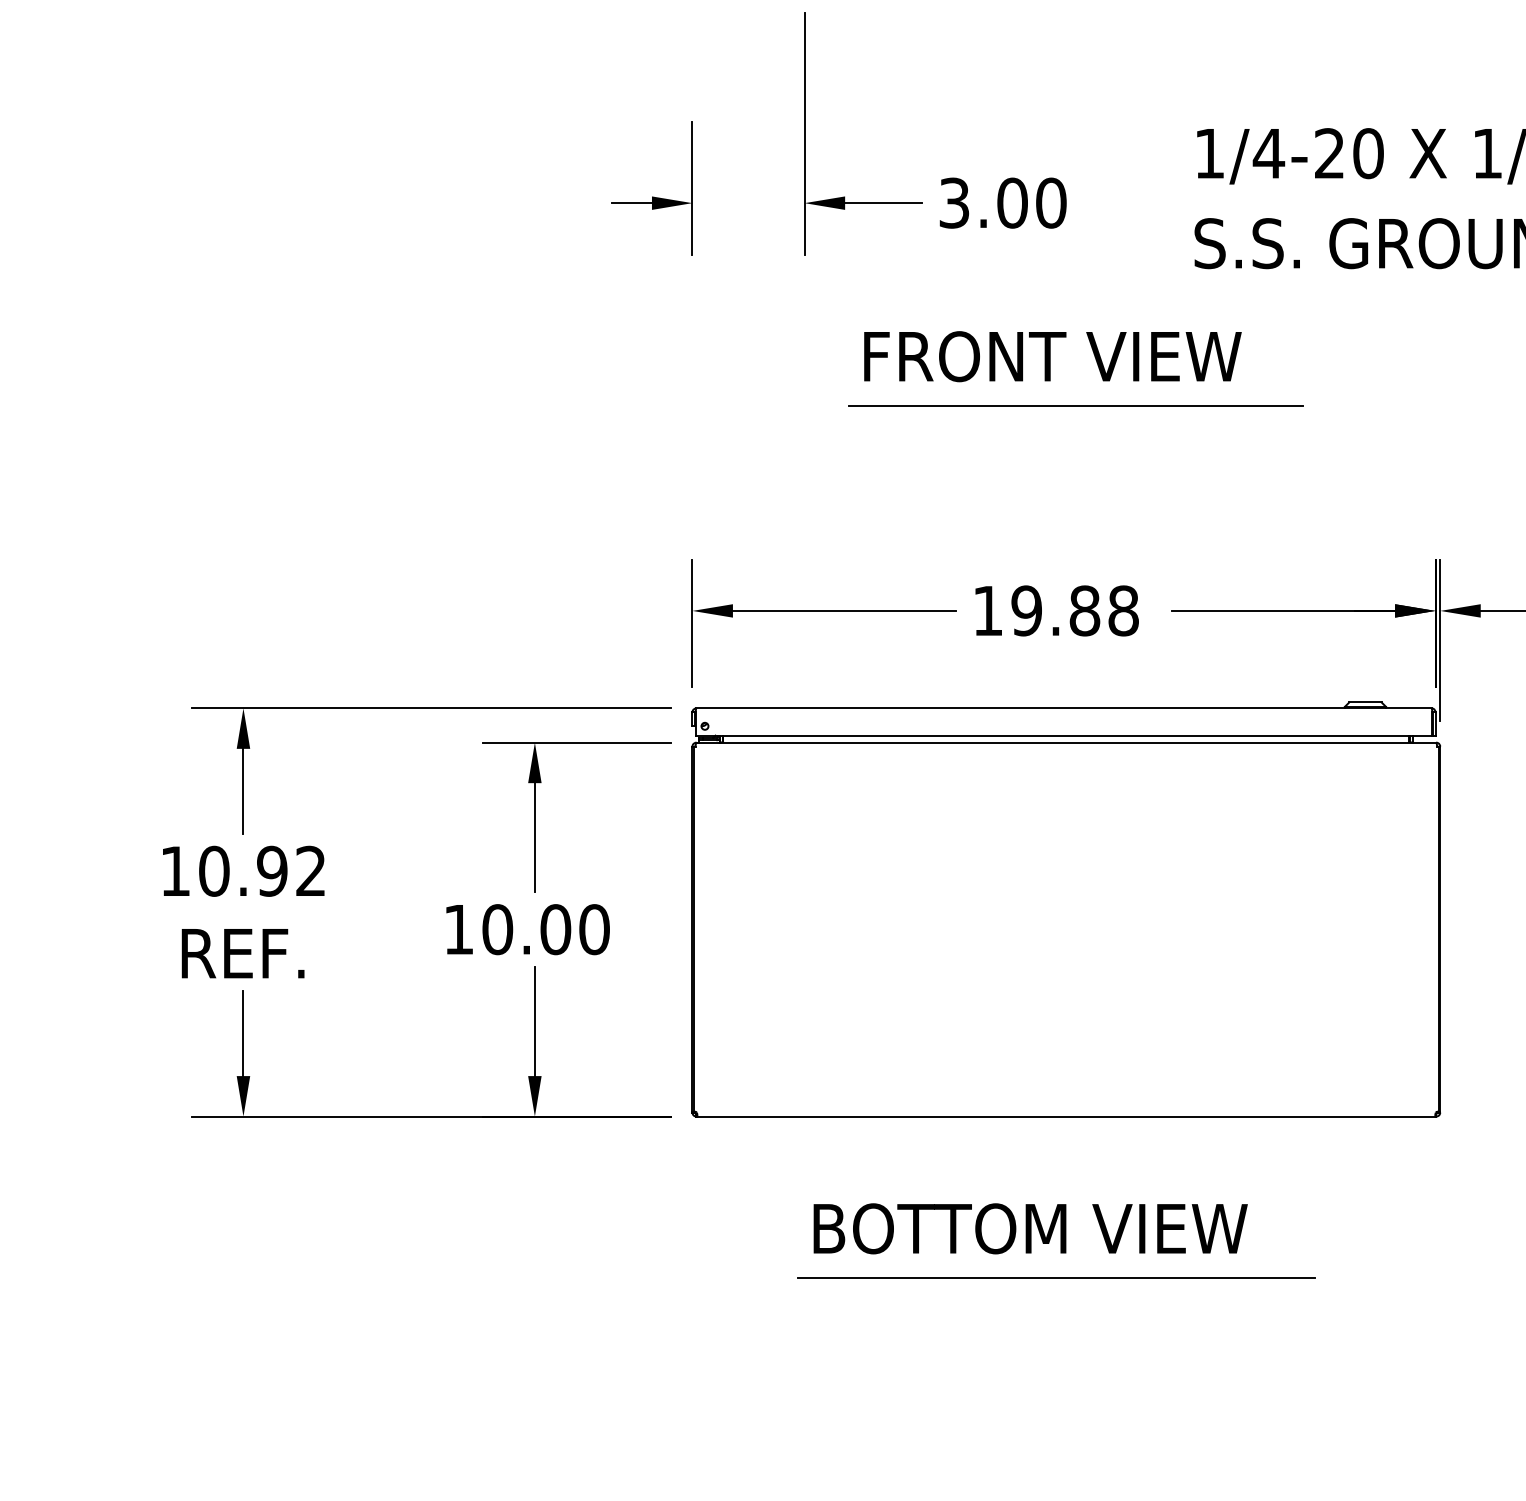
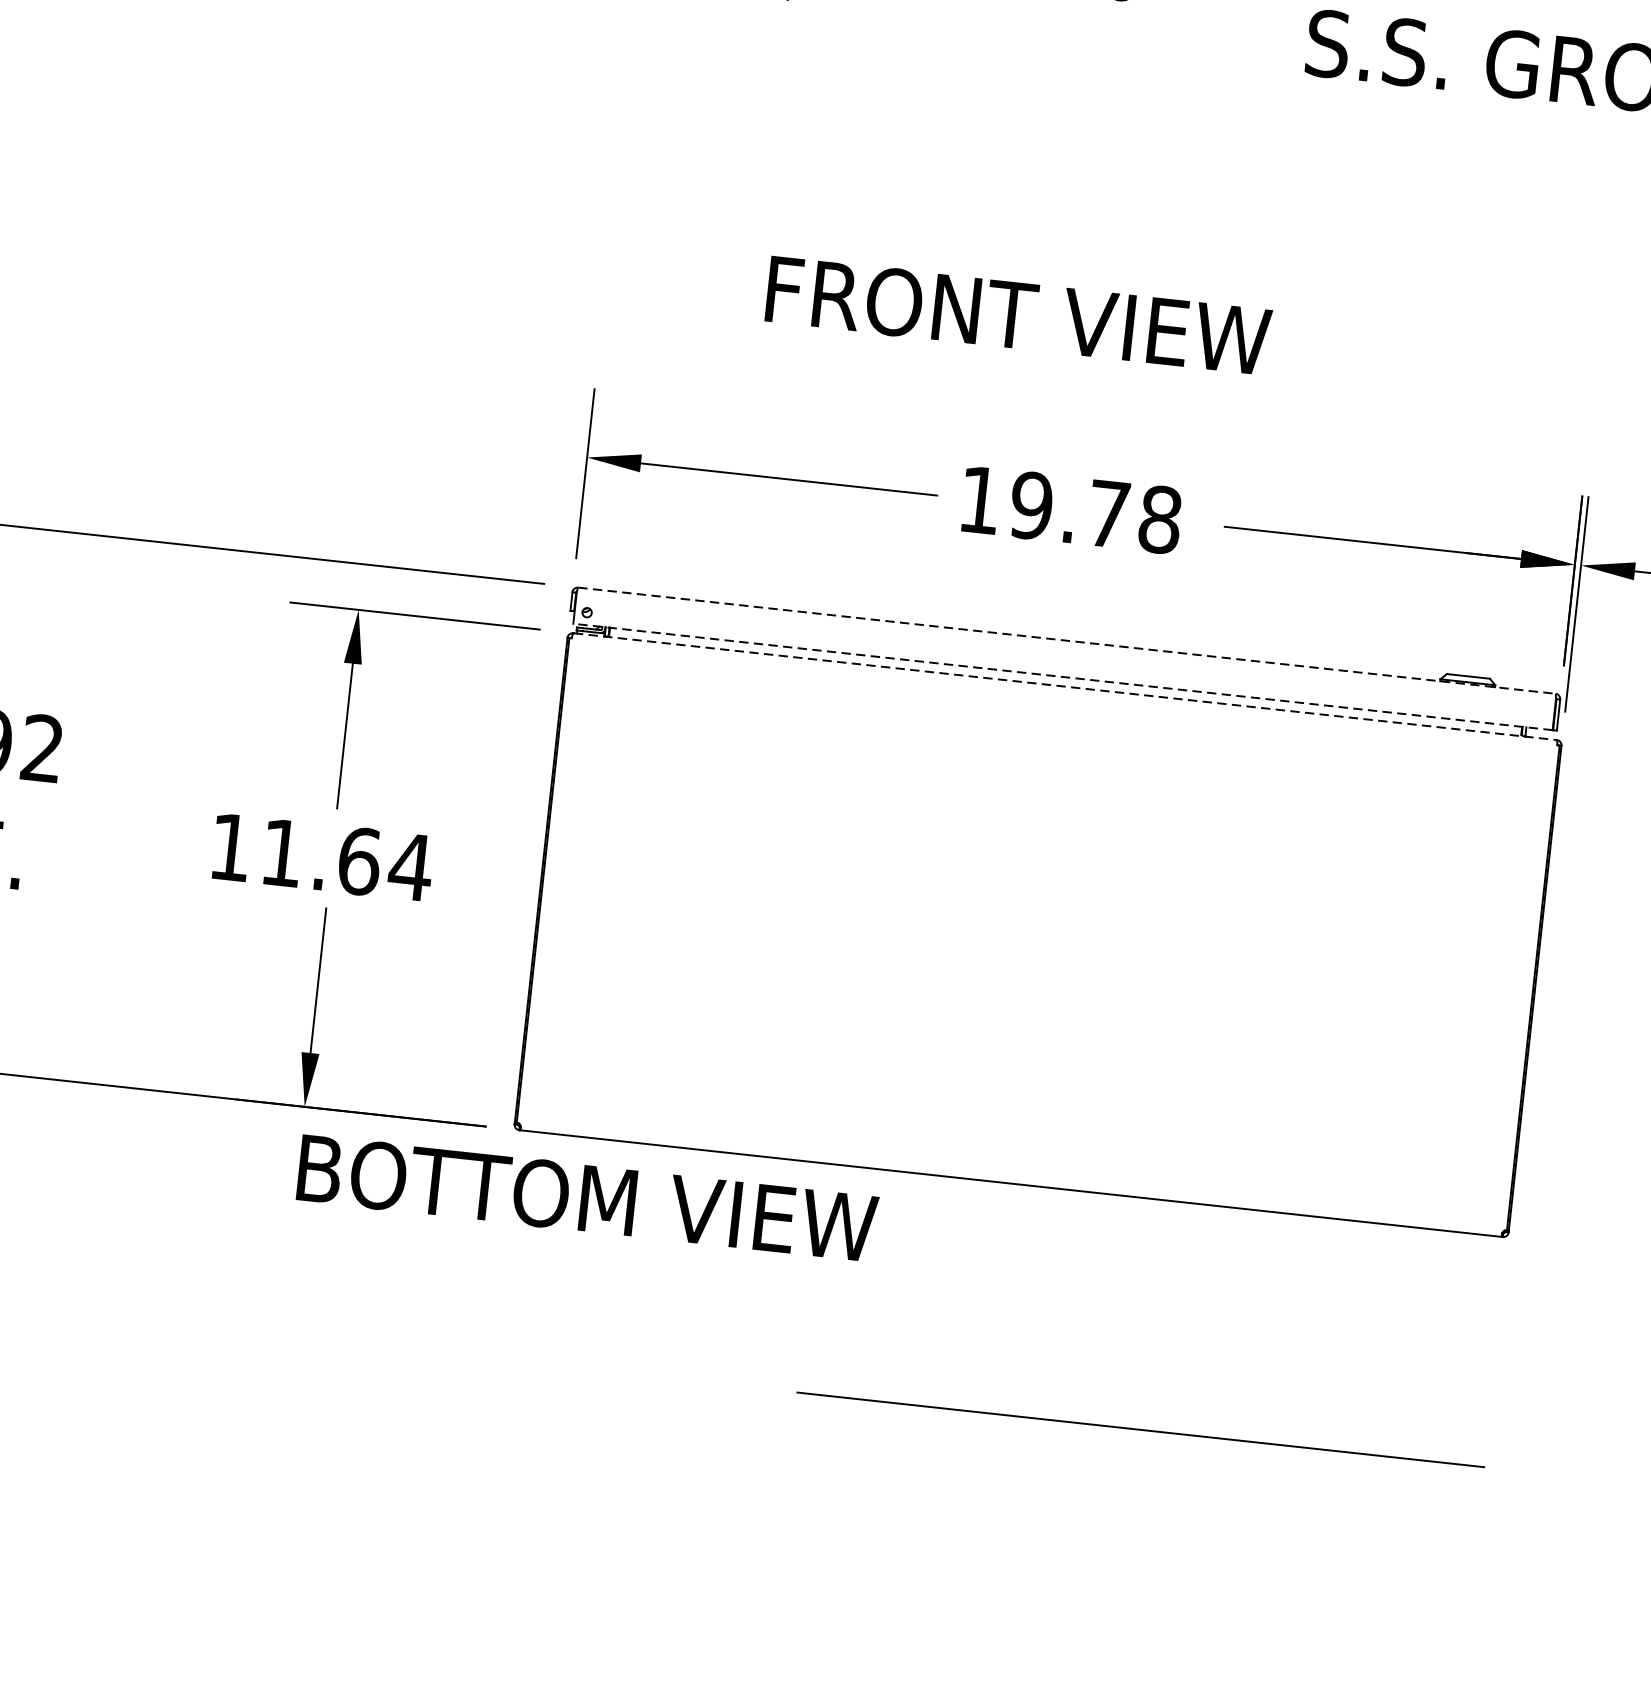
text: (1052, 356) -> (1018, 315), moved
line: (1075, 406) -> (1125, 241), removed
text: (1084, 610) -> (1108, 513), 19.88 -> 19.78
line: (1064, 708) -> (1067, 640), solid -> dashed
line: (1063, 735) -> (1062, 676), solid -> dashed
line: (1066, 742) -> (1065, 686), solid -> dashed
text: (546, 929) -> (347, 859), 10.00 -> 11.64
text: (1030, 1228) -> (587, 1198), moved
line: (1056, 1277) -> (1140, 1428), moved

